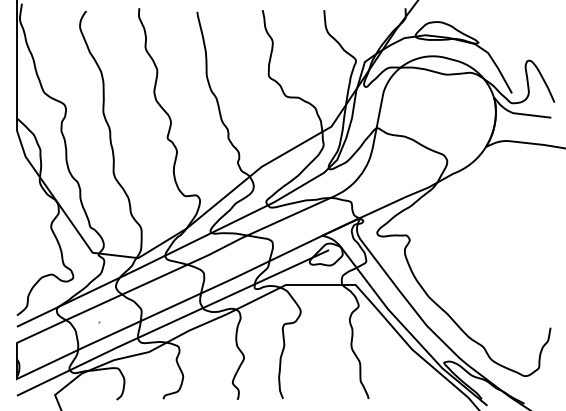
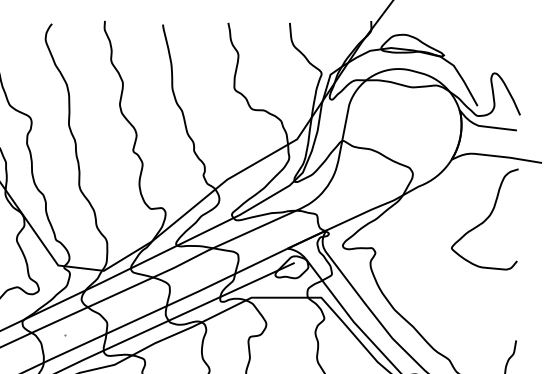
curve: (519, 206) -> (485, 219), added

